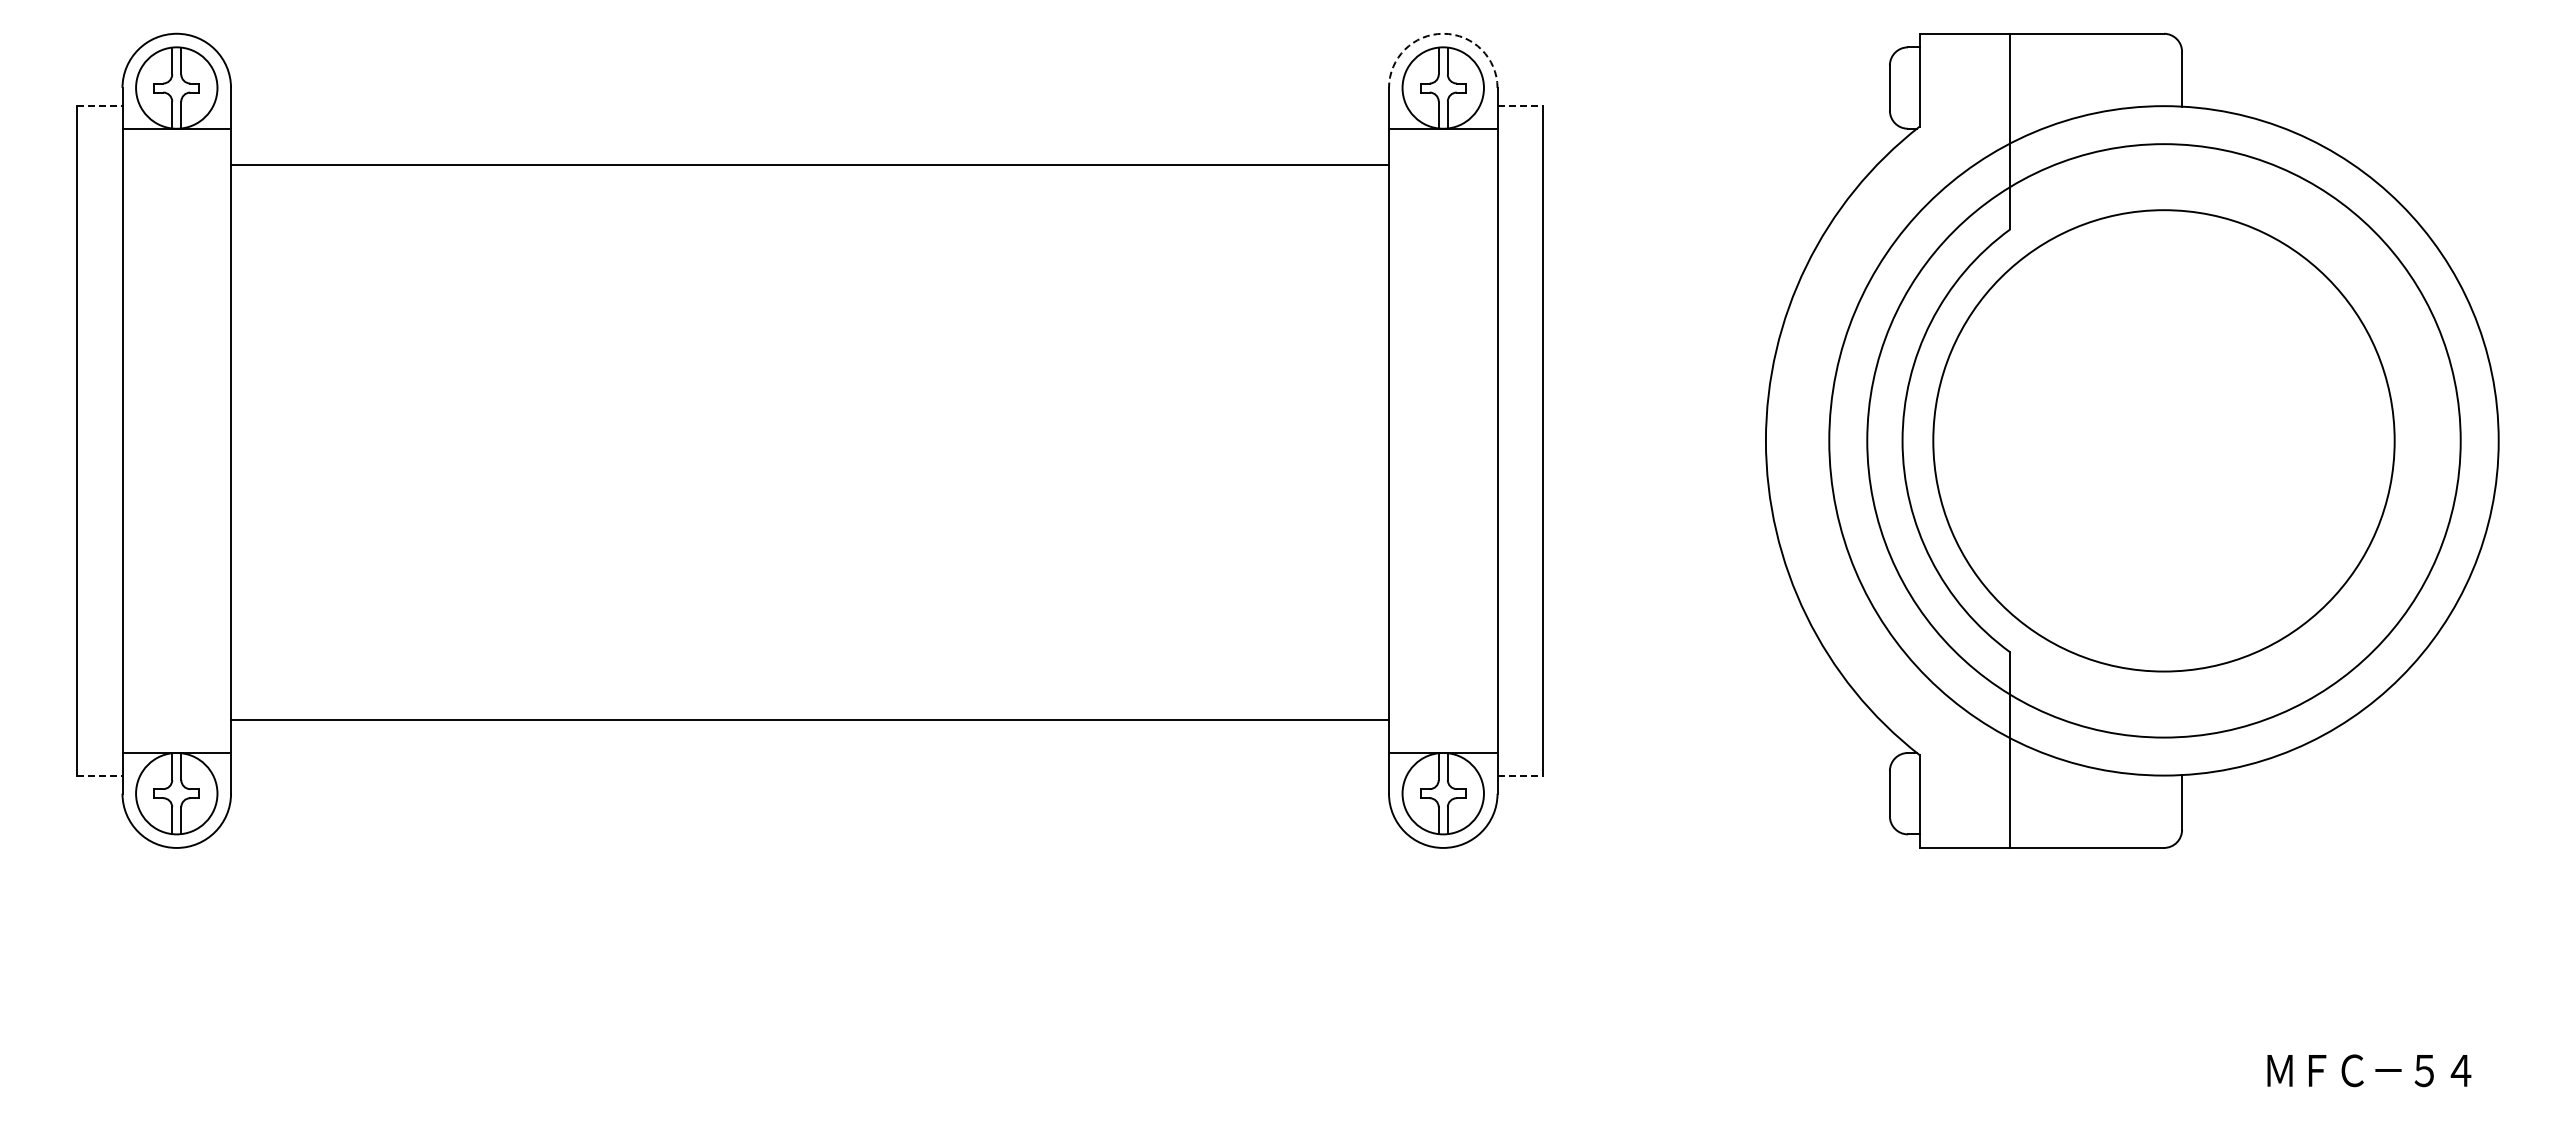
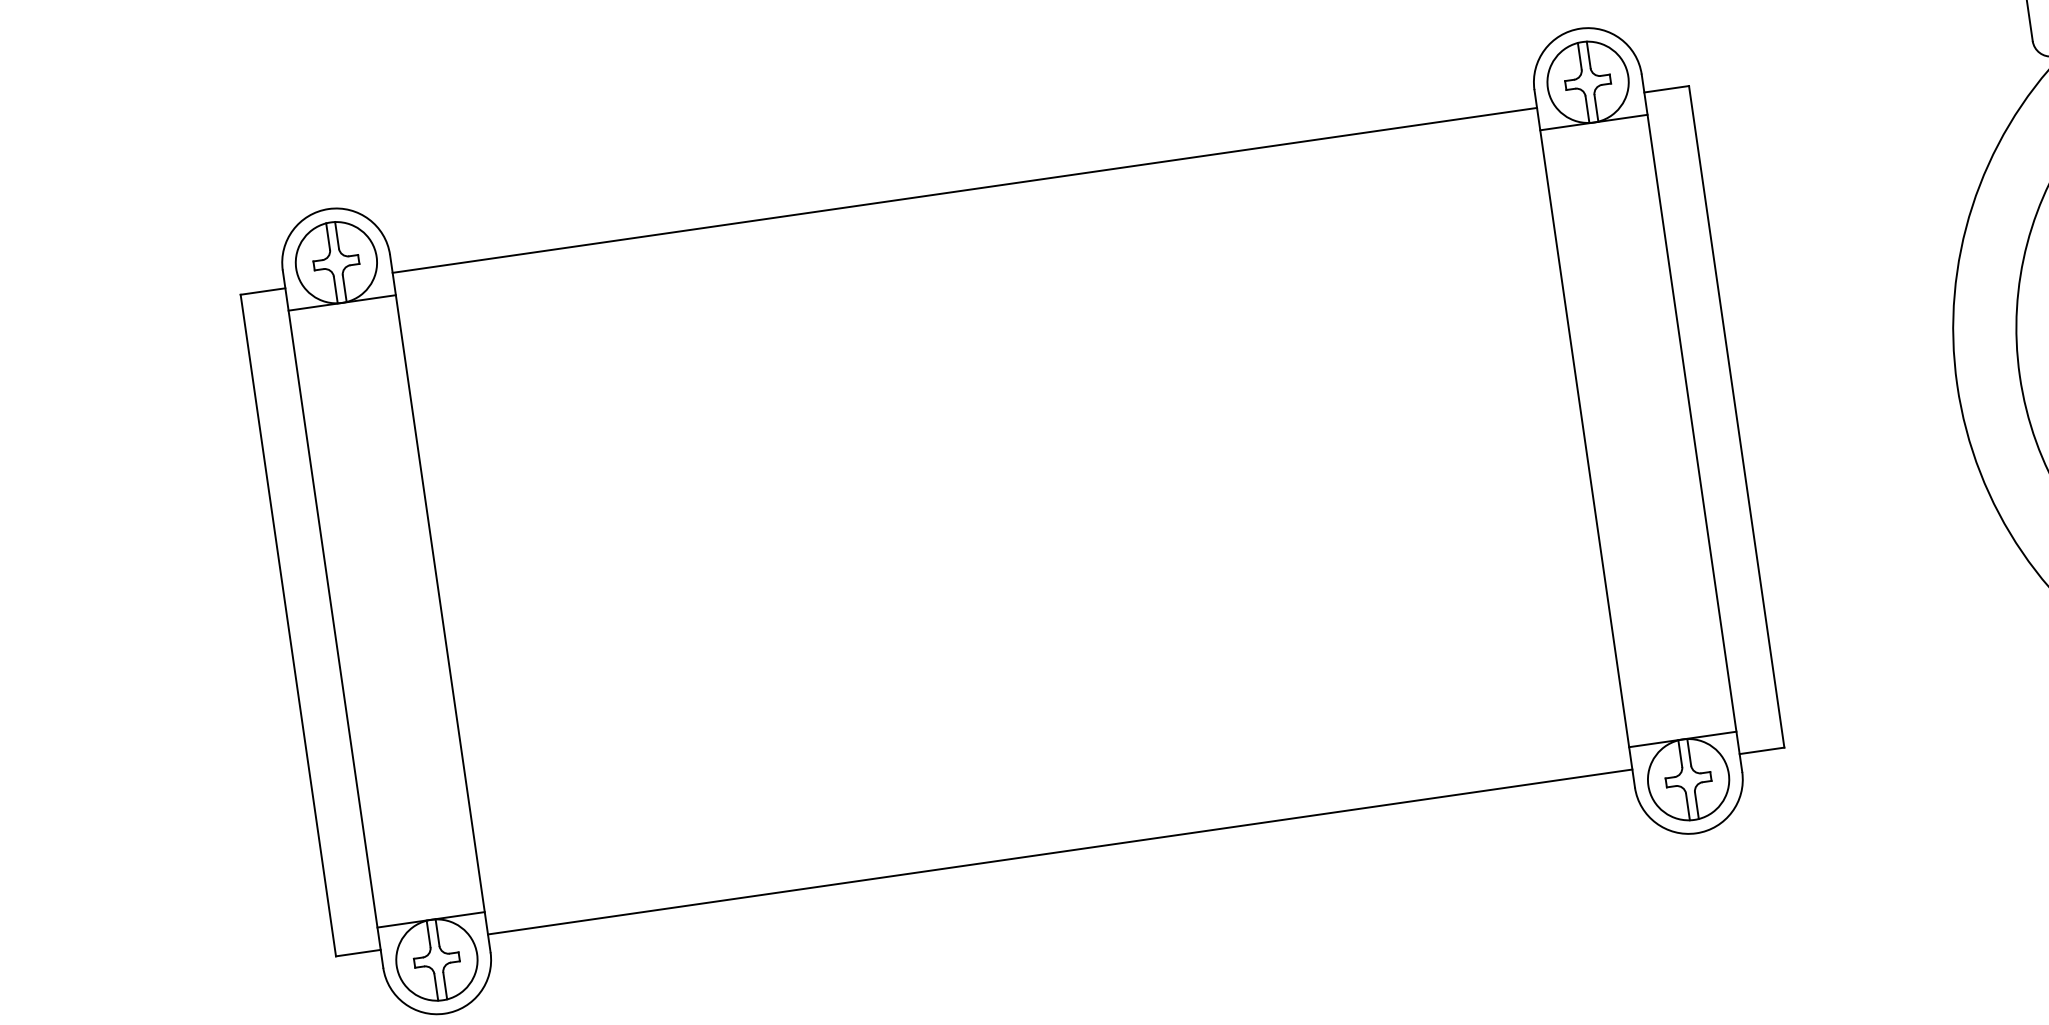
arc: (1443, 33) -> (1580, 28), dashed -> solid
line: (99, 106) -> (262, 291), dashed -> solid
line: (1520, 106) -> (1667, 89), dashed -> solid
line: (809, 165) -> (964, 190), moved
line: (809, 719) -> (1059, 851), moved
line: (99, 775) -> (357, 953), dashed -> solid
line: (1520, 775) -> (1762, 750), dashed -> solid

